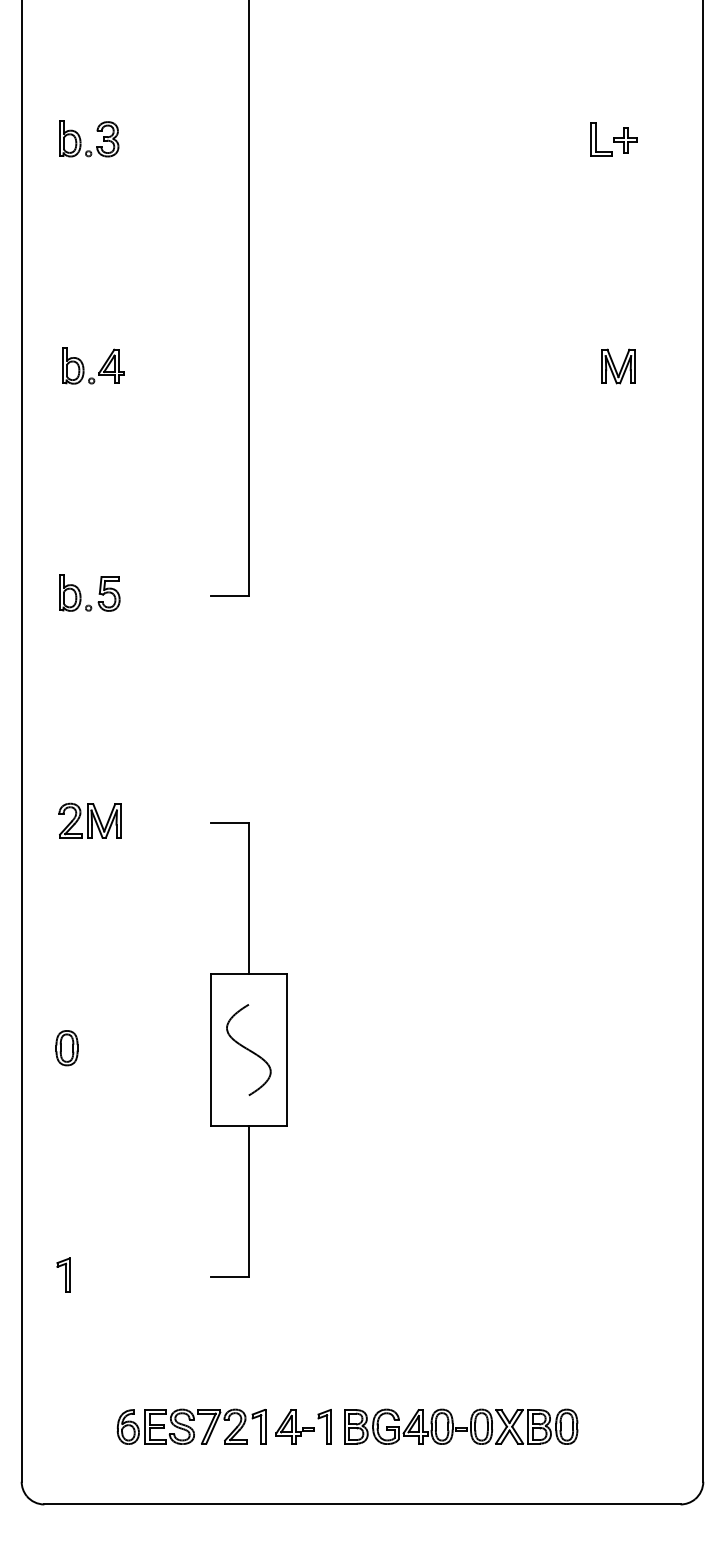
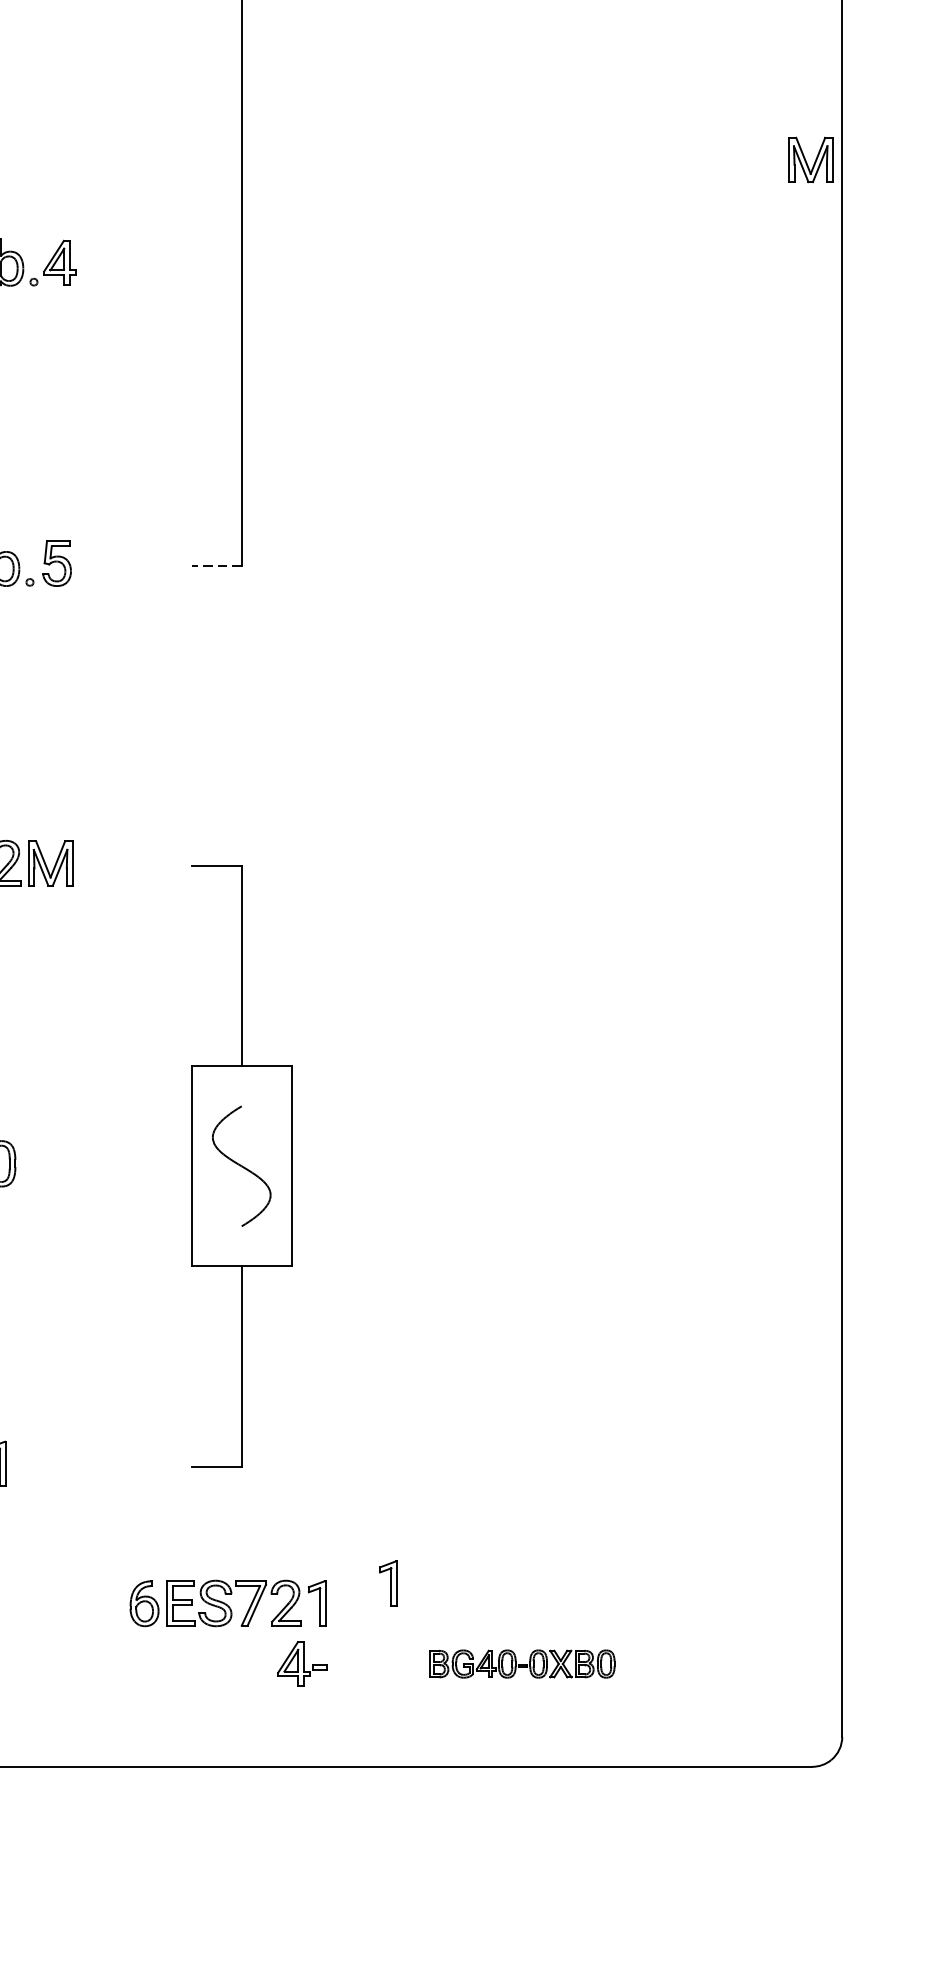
part: (618, 366) -> (810, 159), moved
line: (229, 595) -> (216, 565), solid -> dashed
part: (191, 1426) -> (228, 1603), moved
part: (324, 1426) -> (387, 1583), moved
part: (461, 1426) -> (522, 1663), size x0.6

